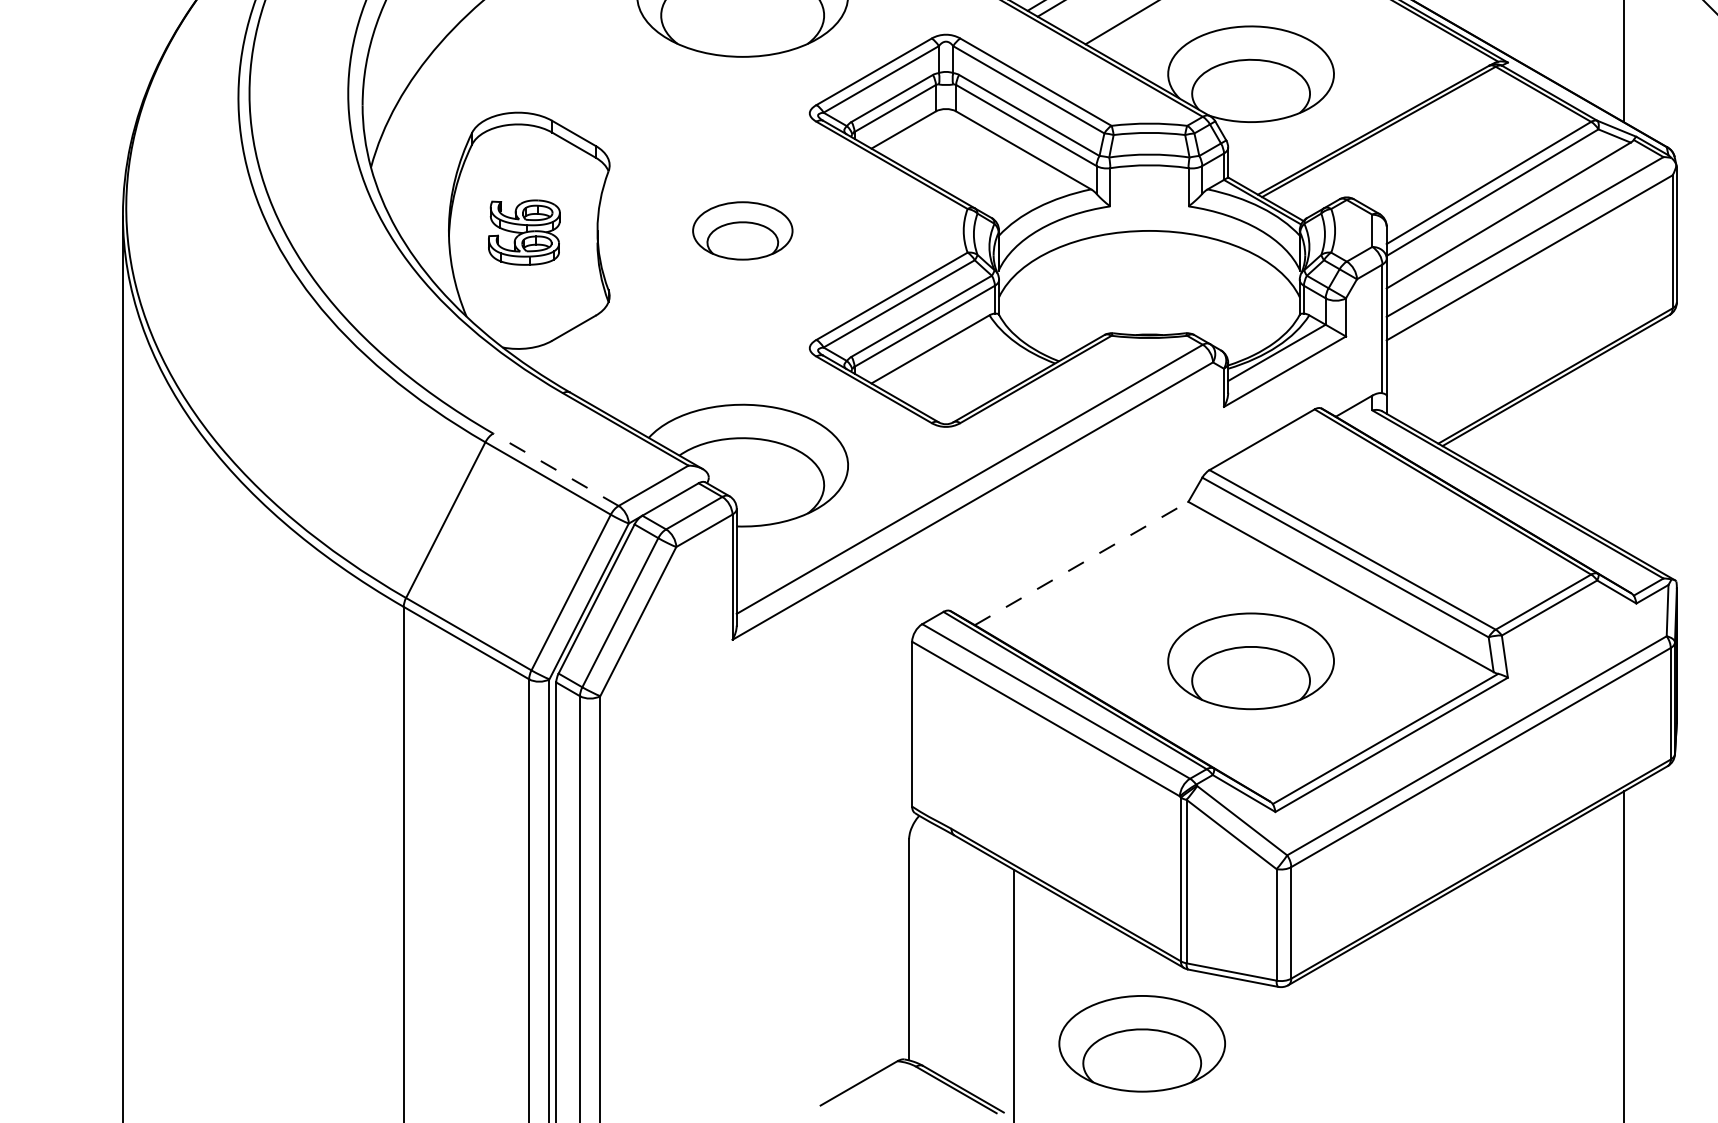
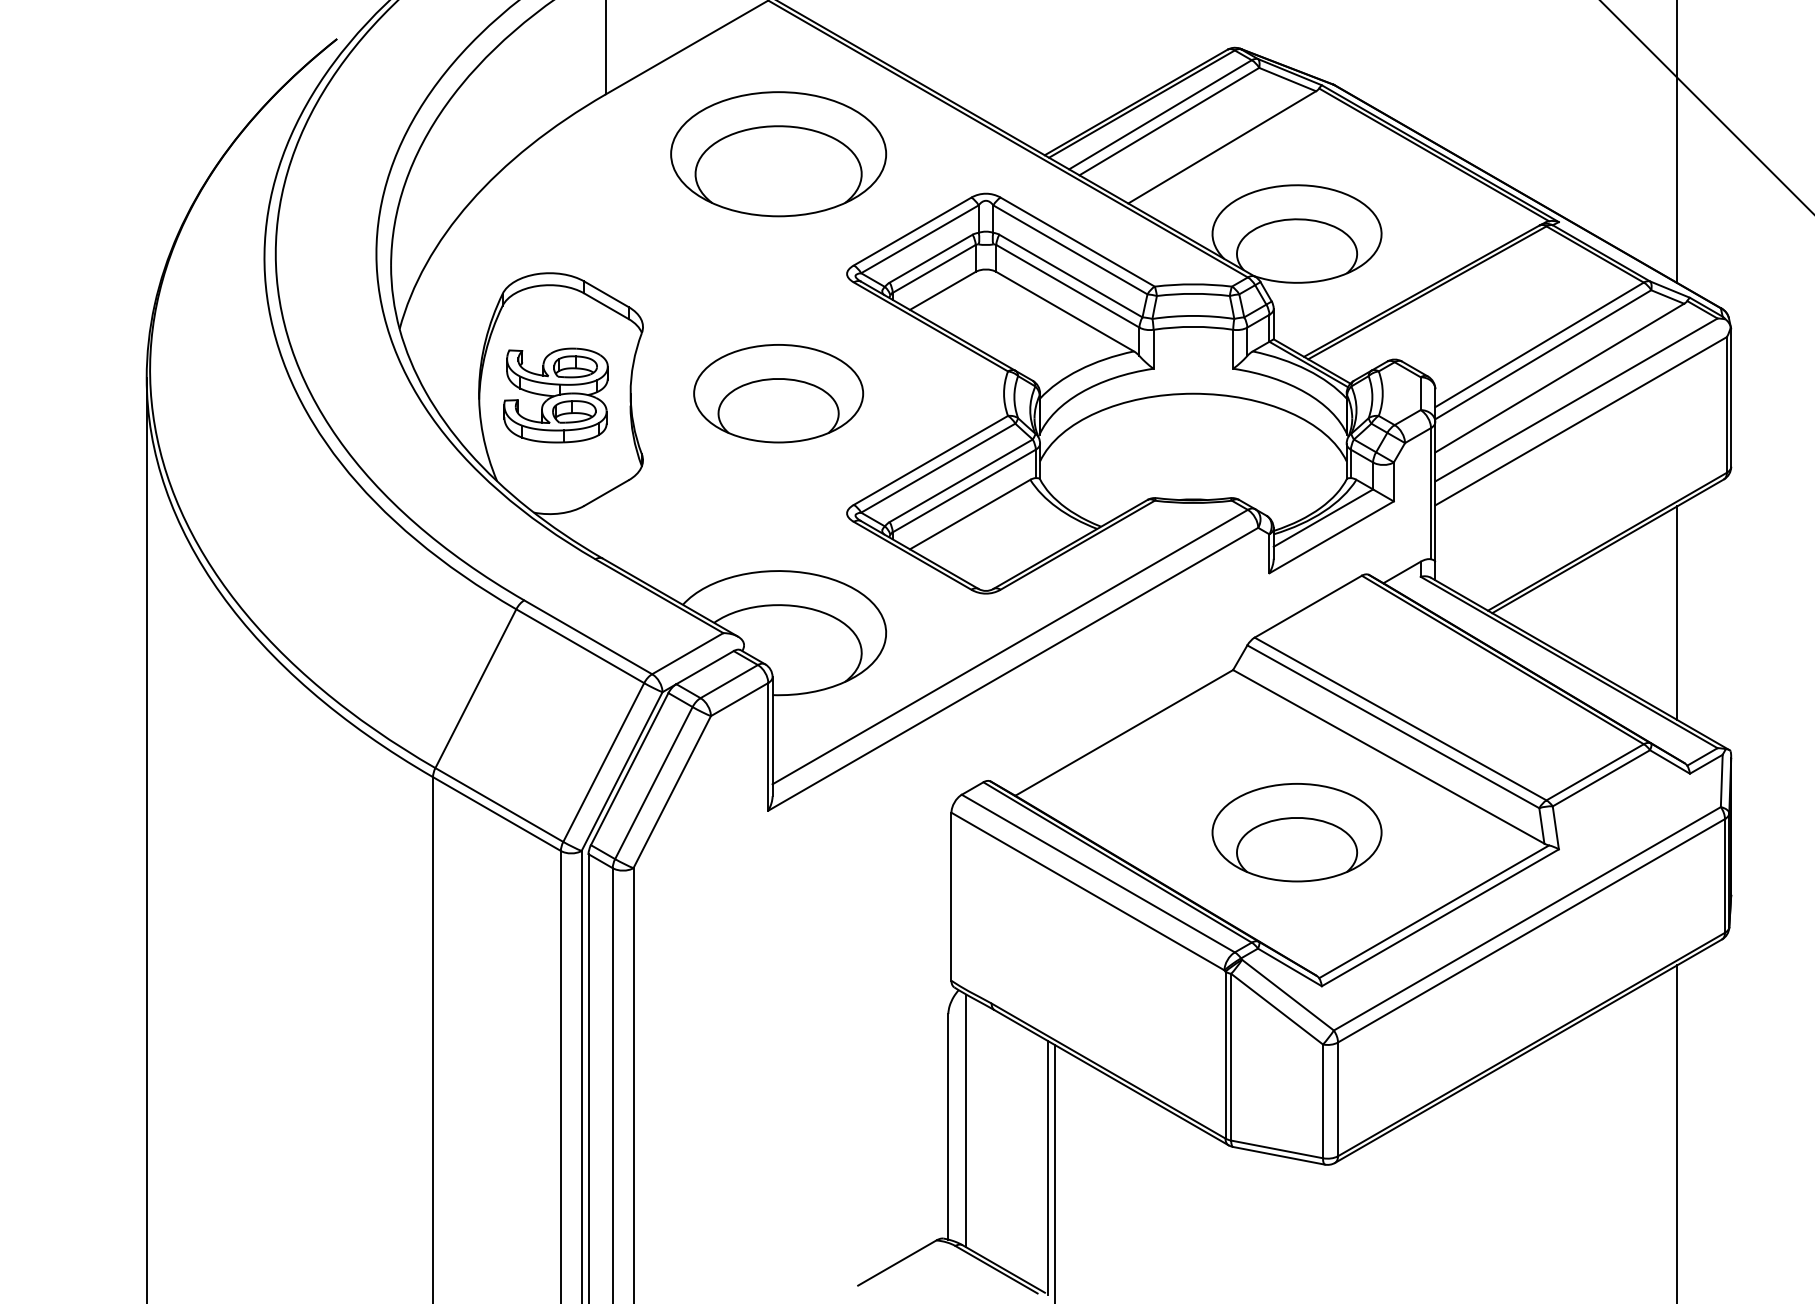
part: (742, 230) -> (778, 393), size x1.67
part: (523, 232) -> (555, 395), size x1.43
line: (1624, 445) -> (1677, 612), added
line: (556, 469) -> (588, 637), dashed -> solid
line: (1081, 563) -> (1124, 732), dashed -> solid
line: (925, 943) -> (965, 1120), added
line: (1006, 989) -> (1047, 1167), added
part: (1141, 1043) -> (1185, 1222), removed

